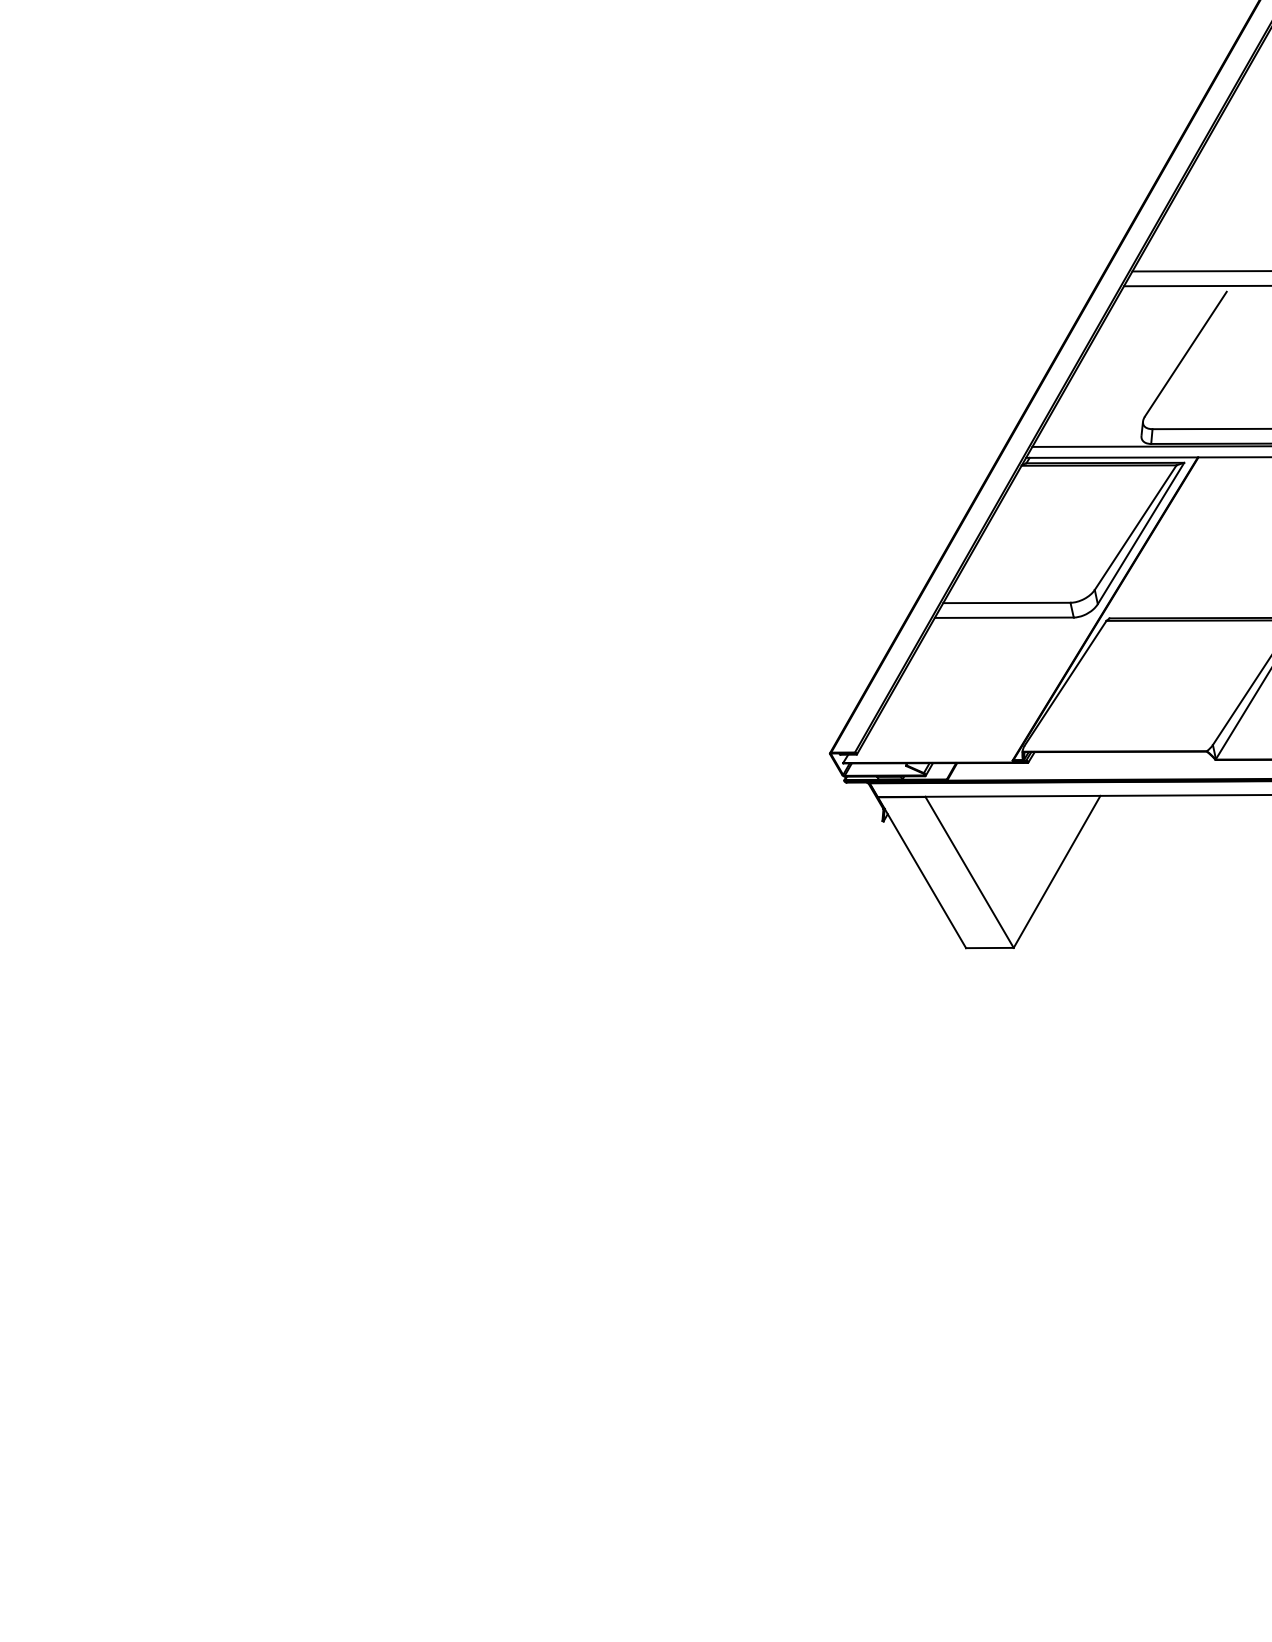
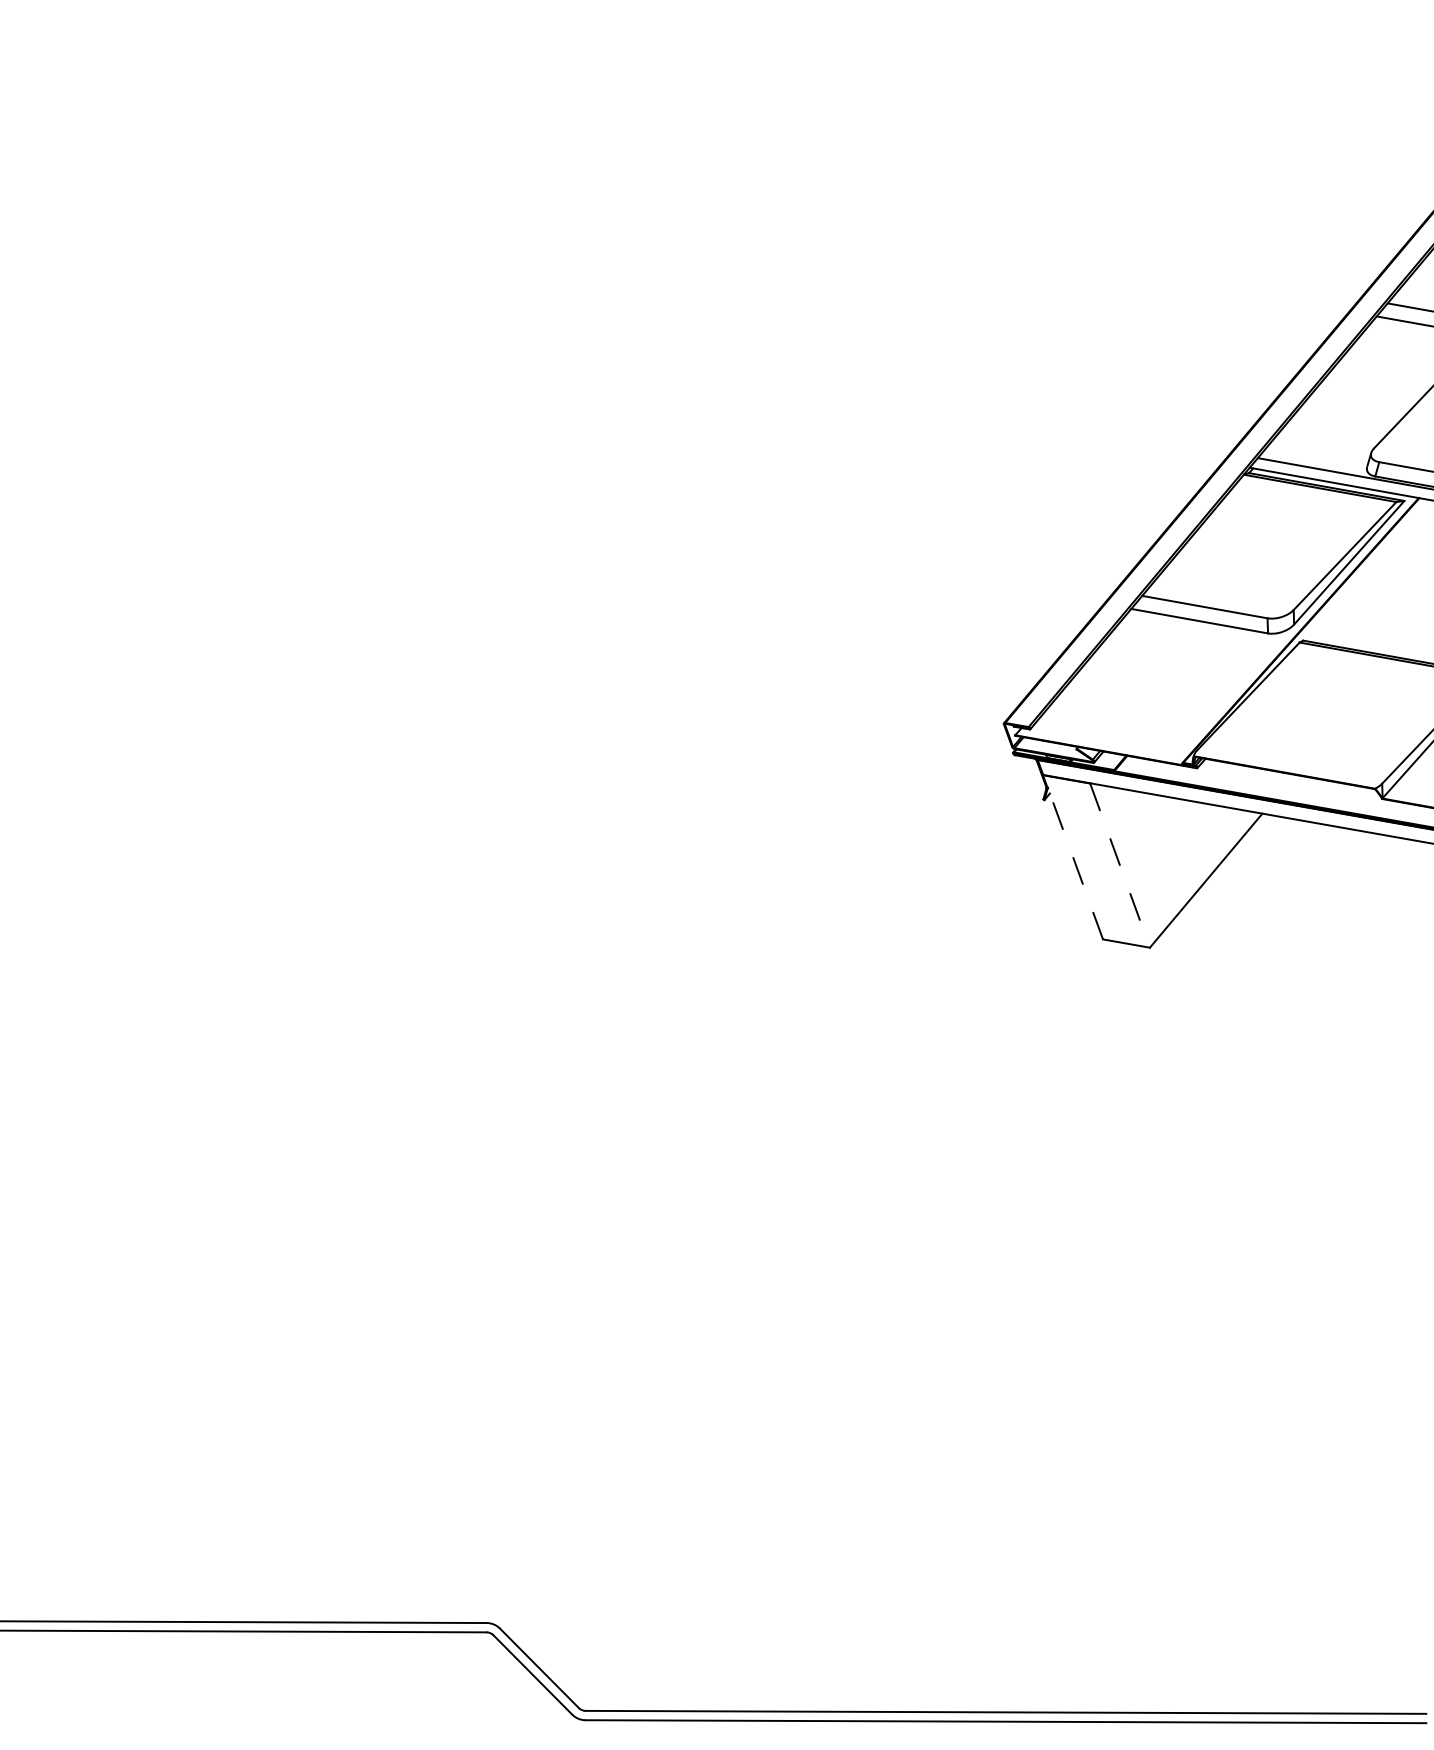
line: (921, 872) -> (1072, 856), solid -> dashed
line: (970, 873) -> (1120, 866), solid -> dashed

